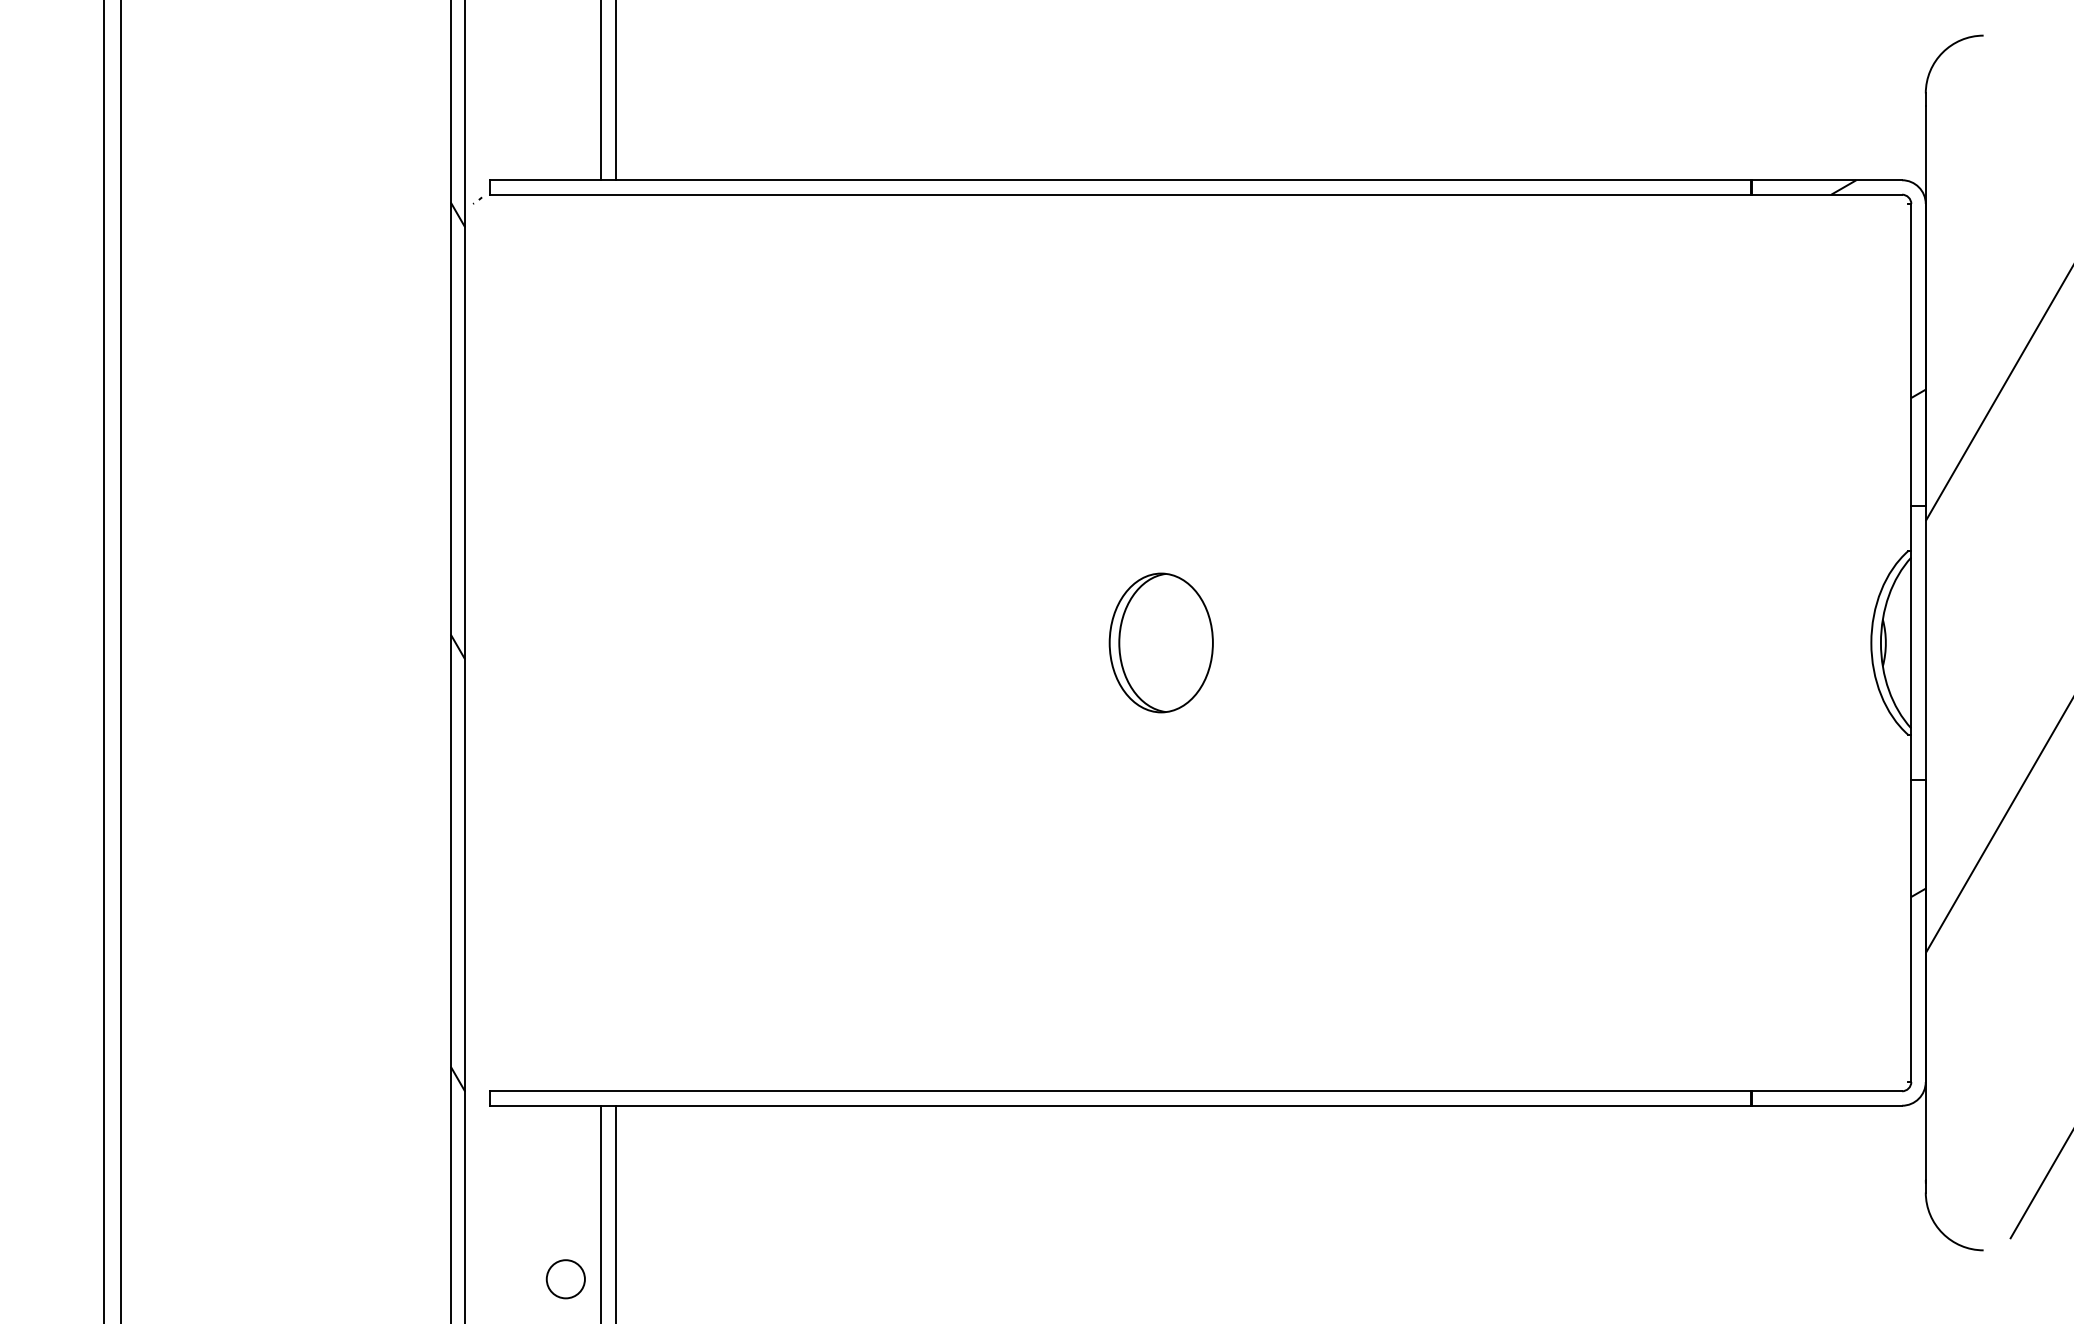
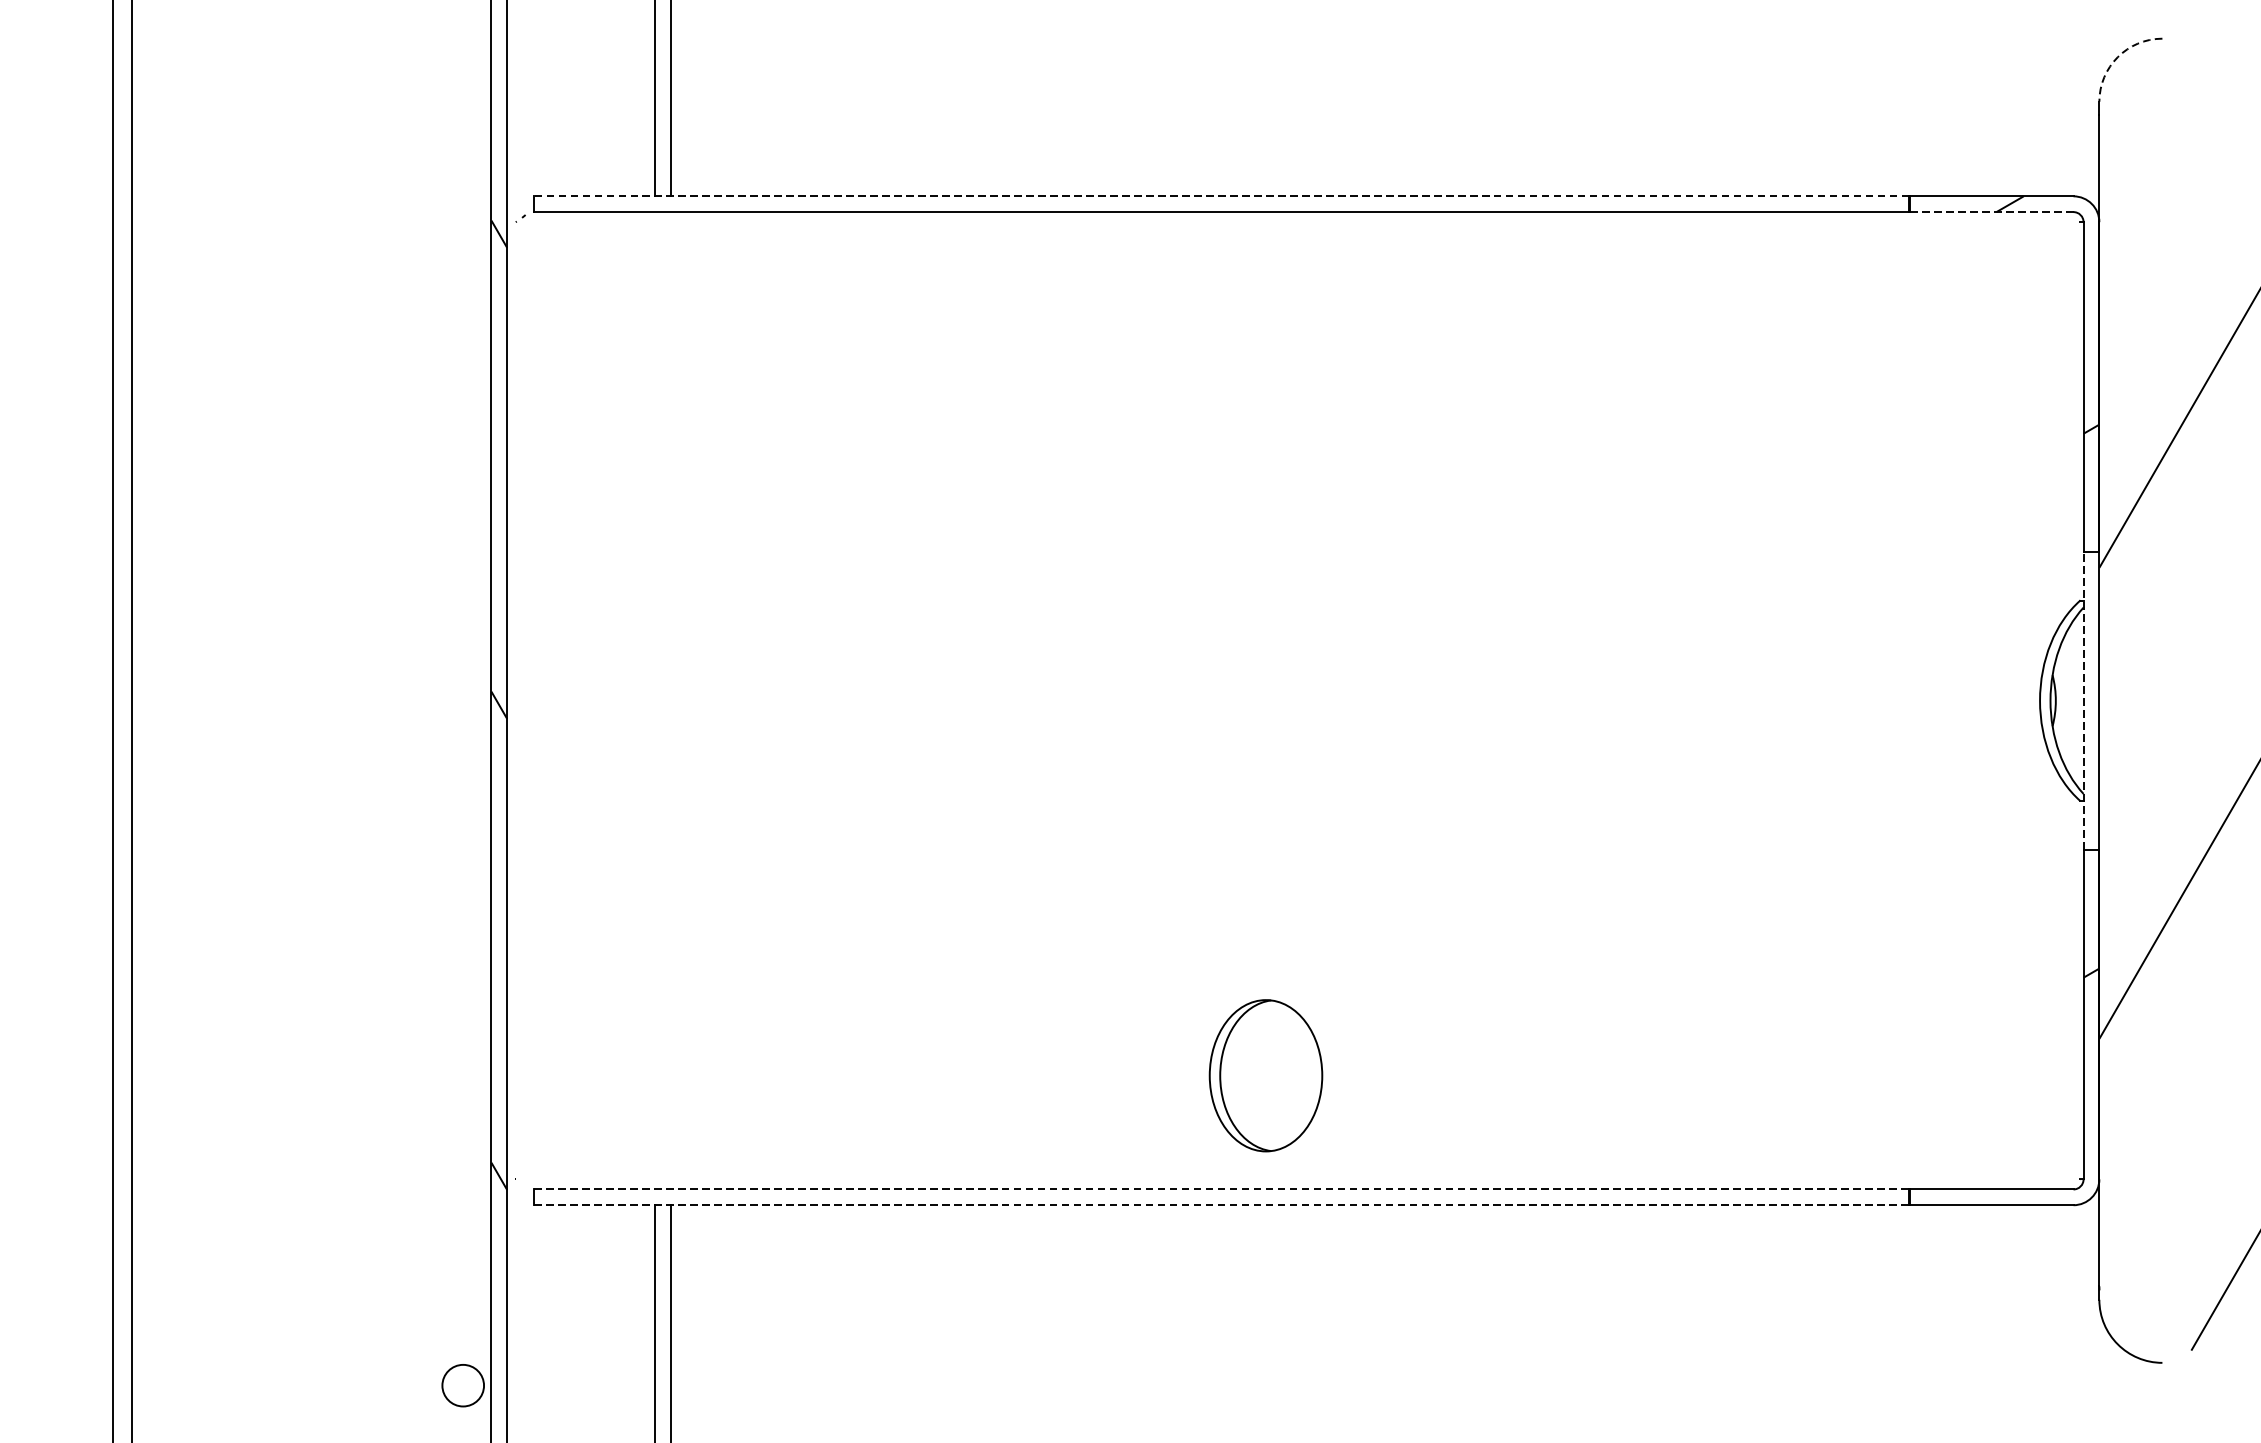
arc: (1942, 52) -> (2117, 57), solid -> dashed
line: (1120, 180) -> (1221, 196), solid -> dashed
line: (1827, 194) -> (1992, 211), solid -> dashed
part: (1160, 642) -> (1265, 1075), moved
line: (1911, 643) -> (2083, 701), solid -> dashed
line: (1120, 1091) -> (1221, 1189), solid -> dashed
line: (1120, 1105) -> (1221, 1204), solid -> dashed
circle: (565, 1279) -> (462, 1385), moved

